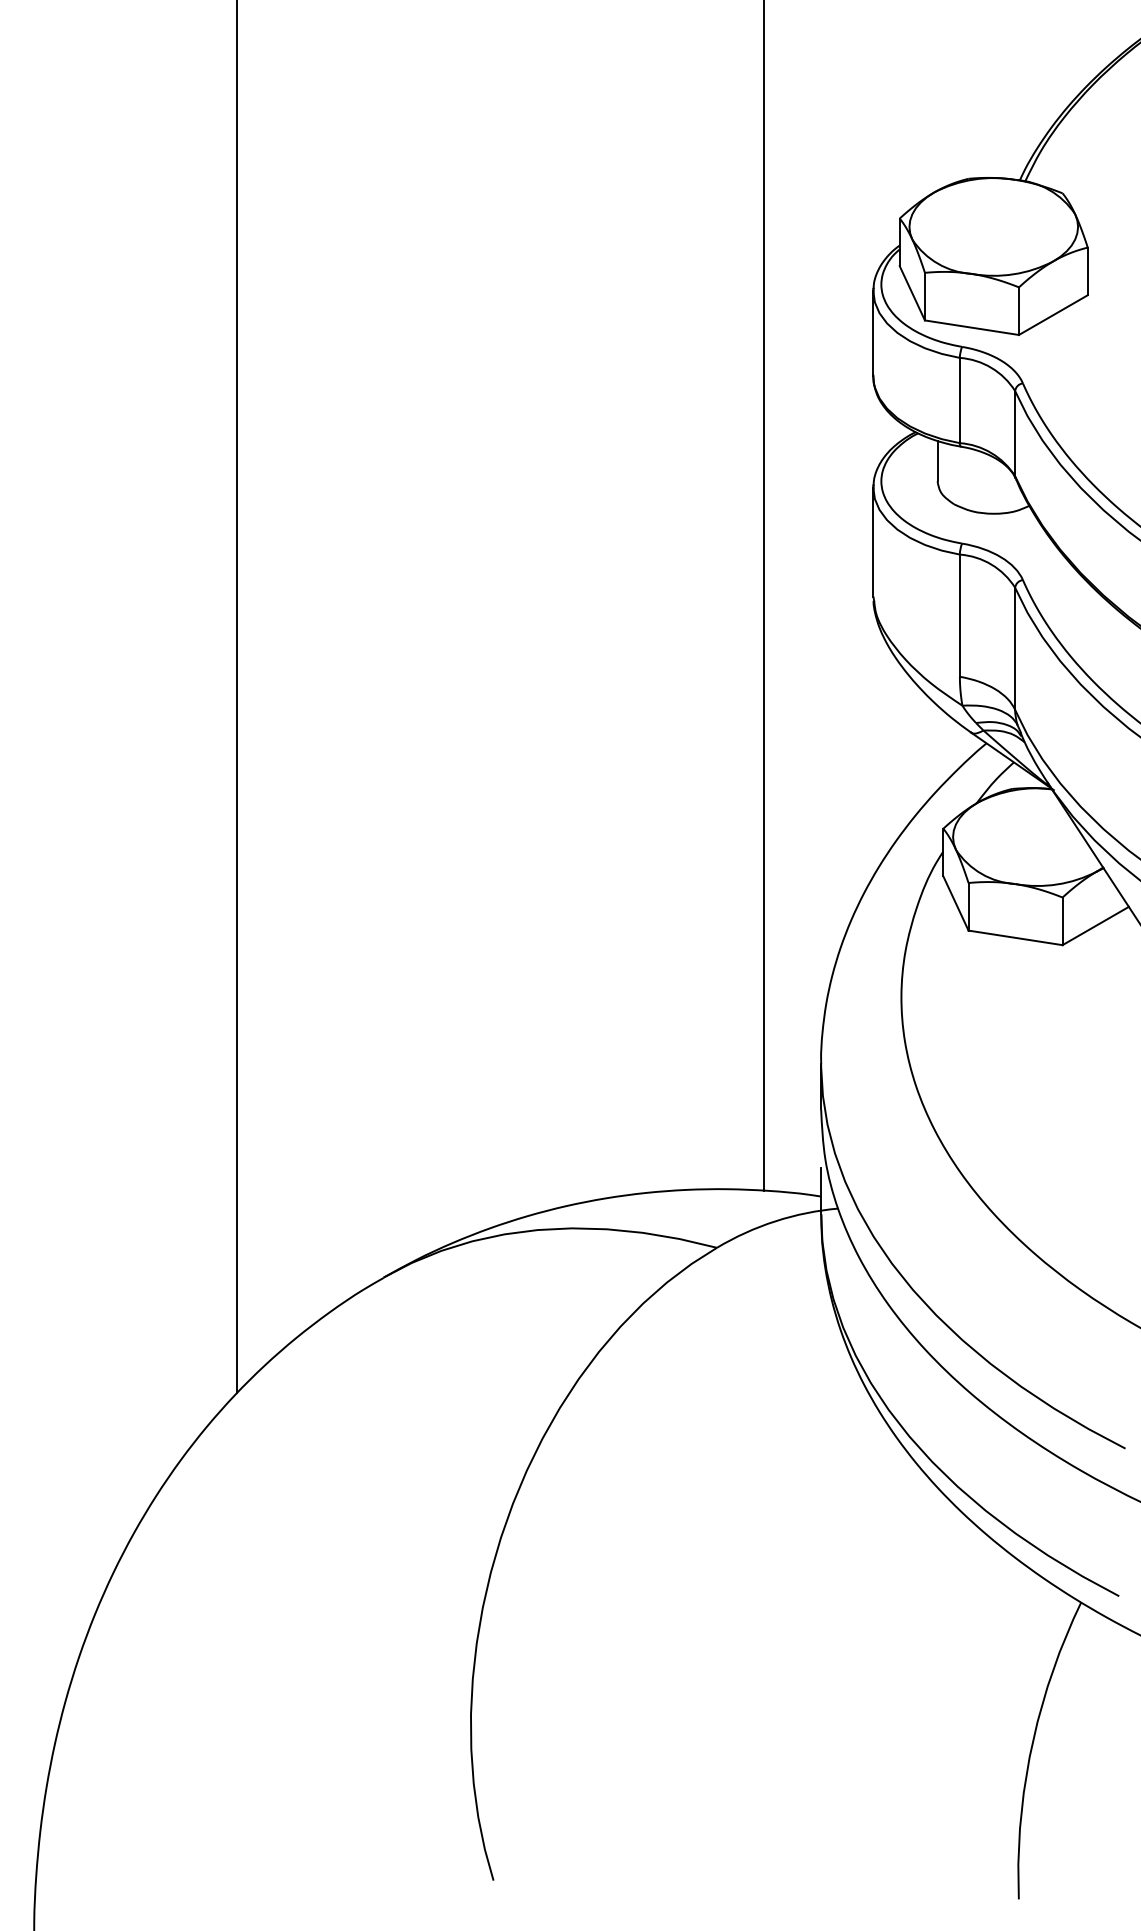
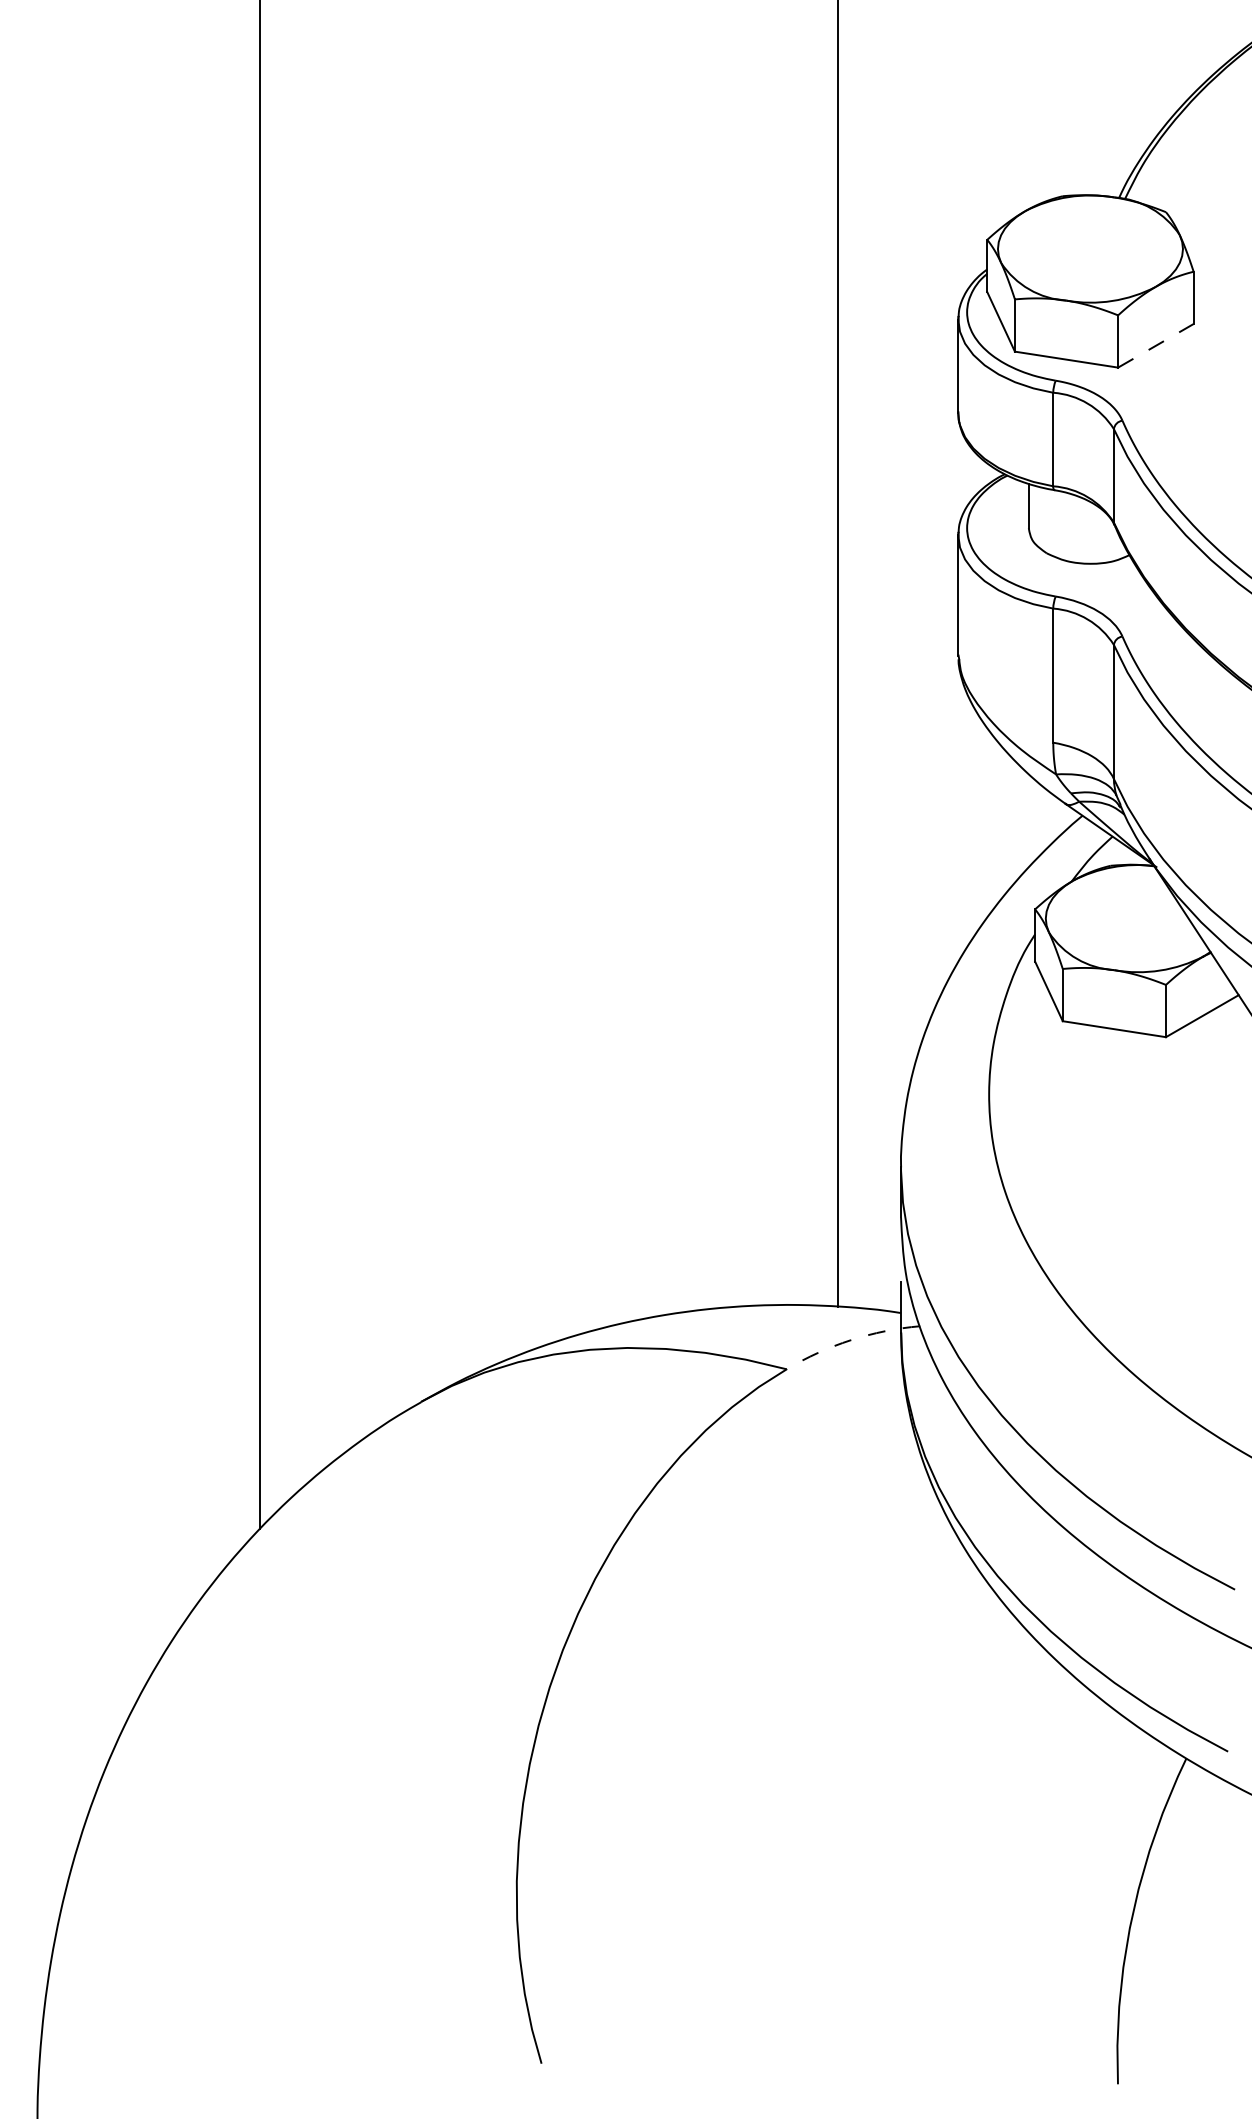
line: (1053, 314) -> (1155, 345), solid -> dashed
arc: (775, 1221) -> (851, 1340), solid -> dashed

